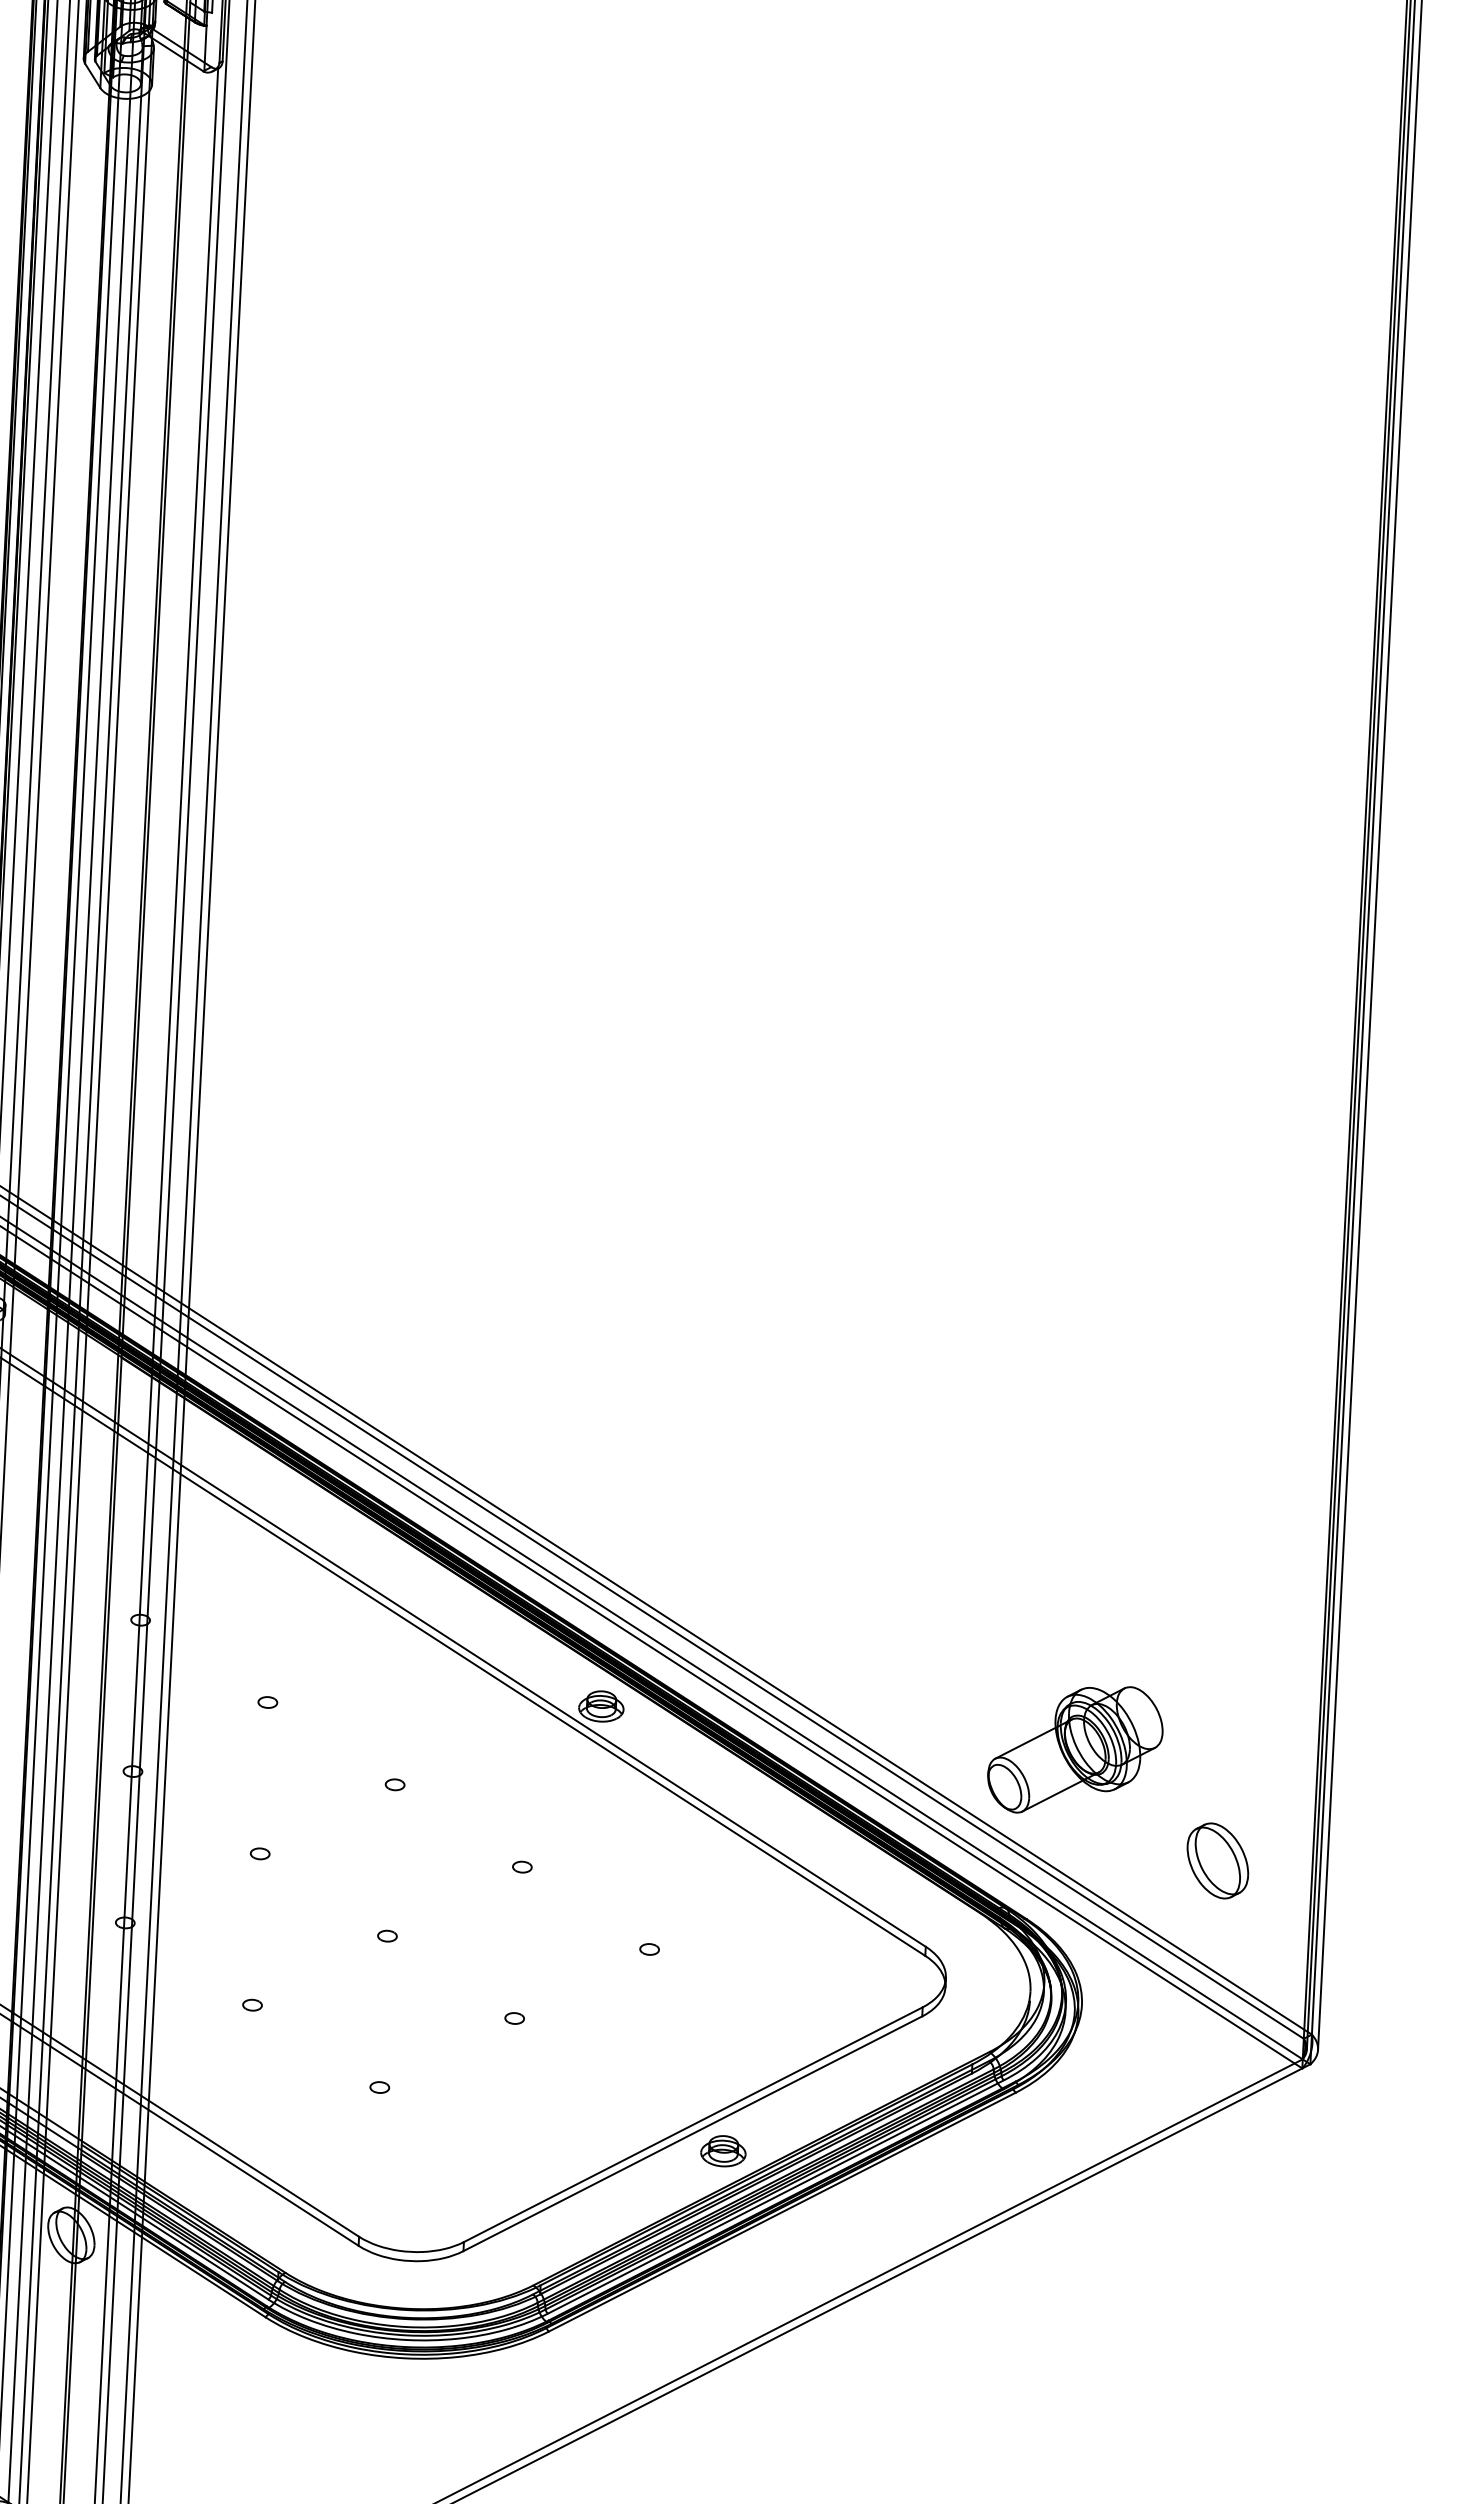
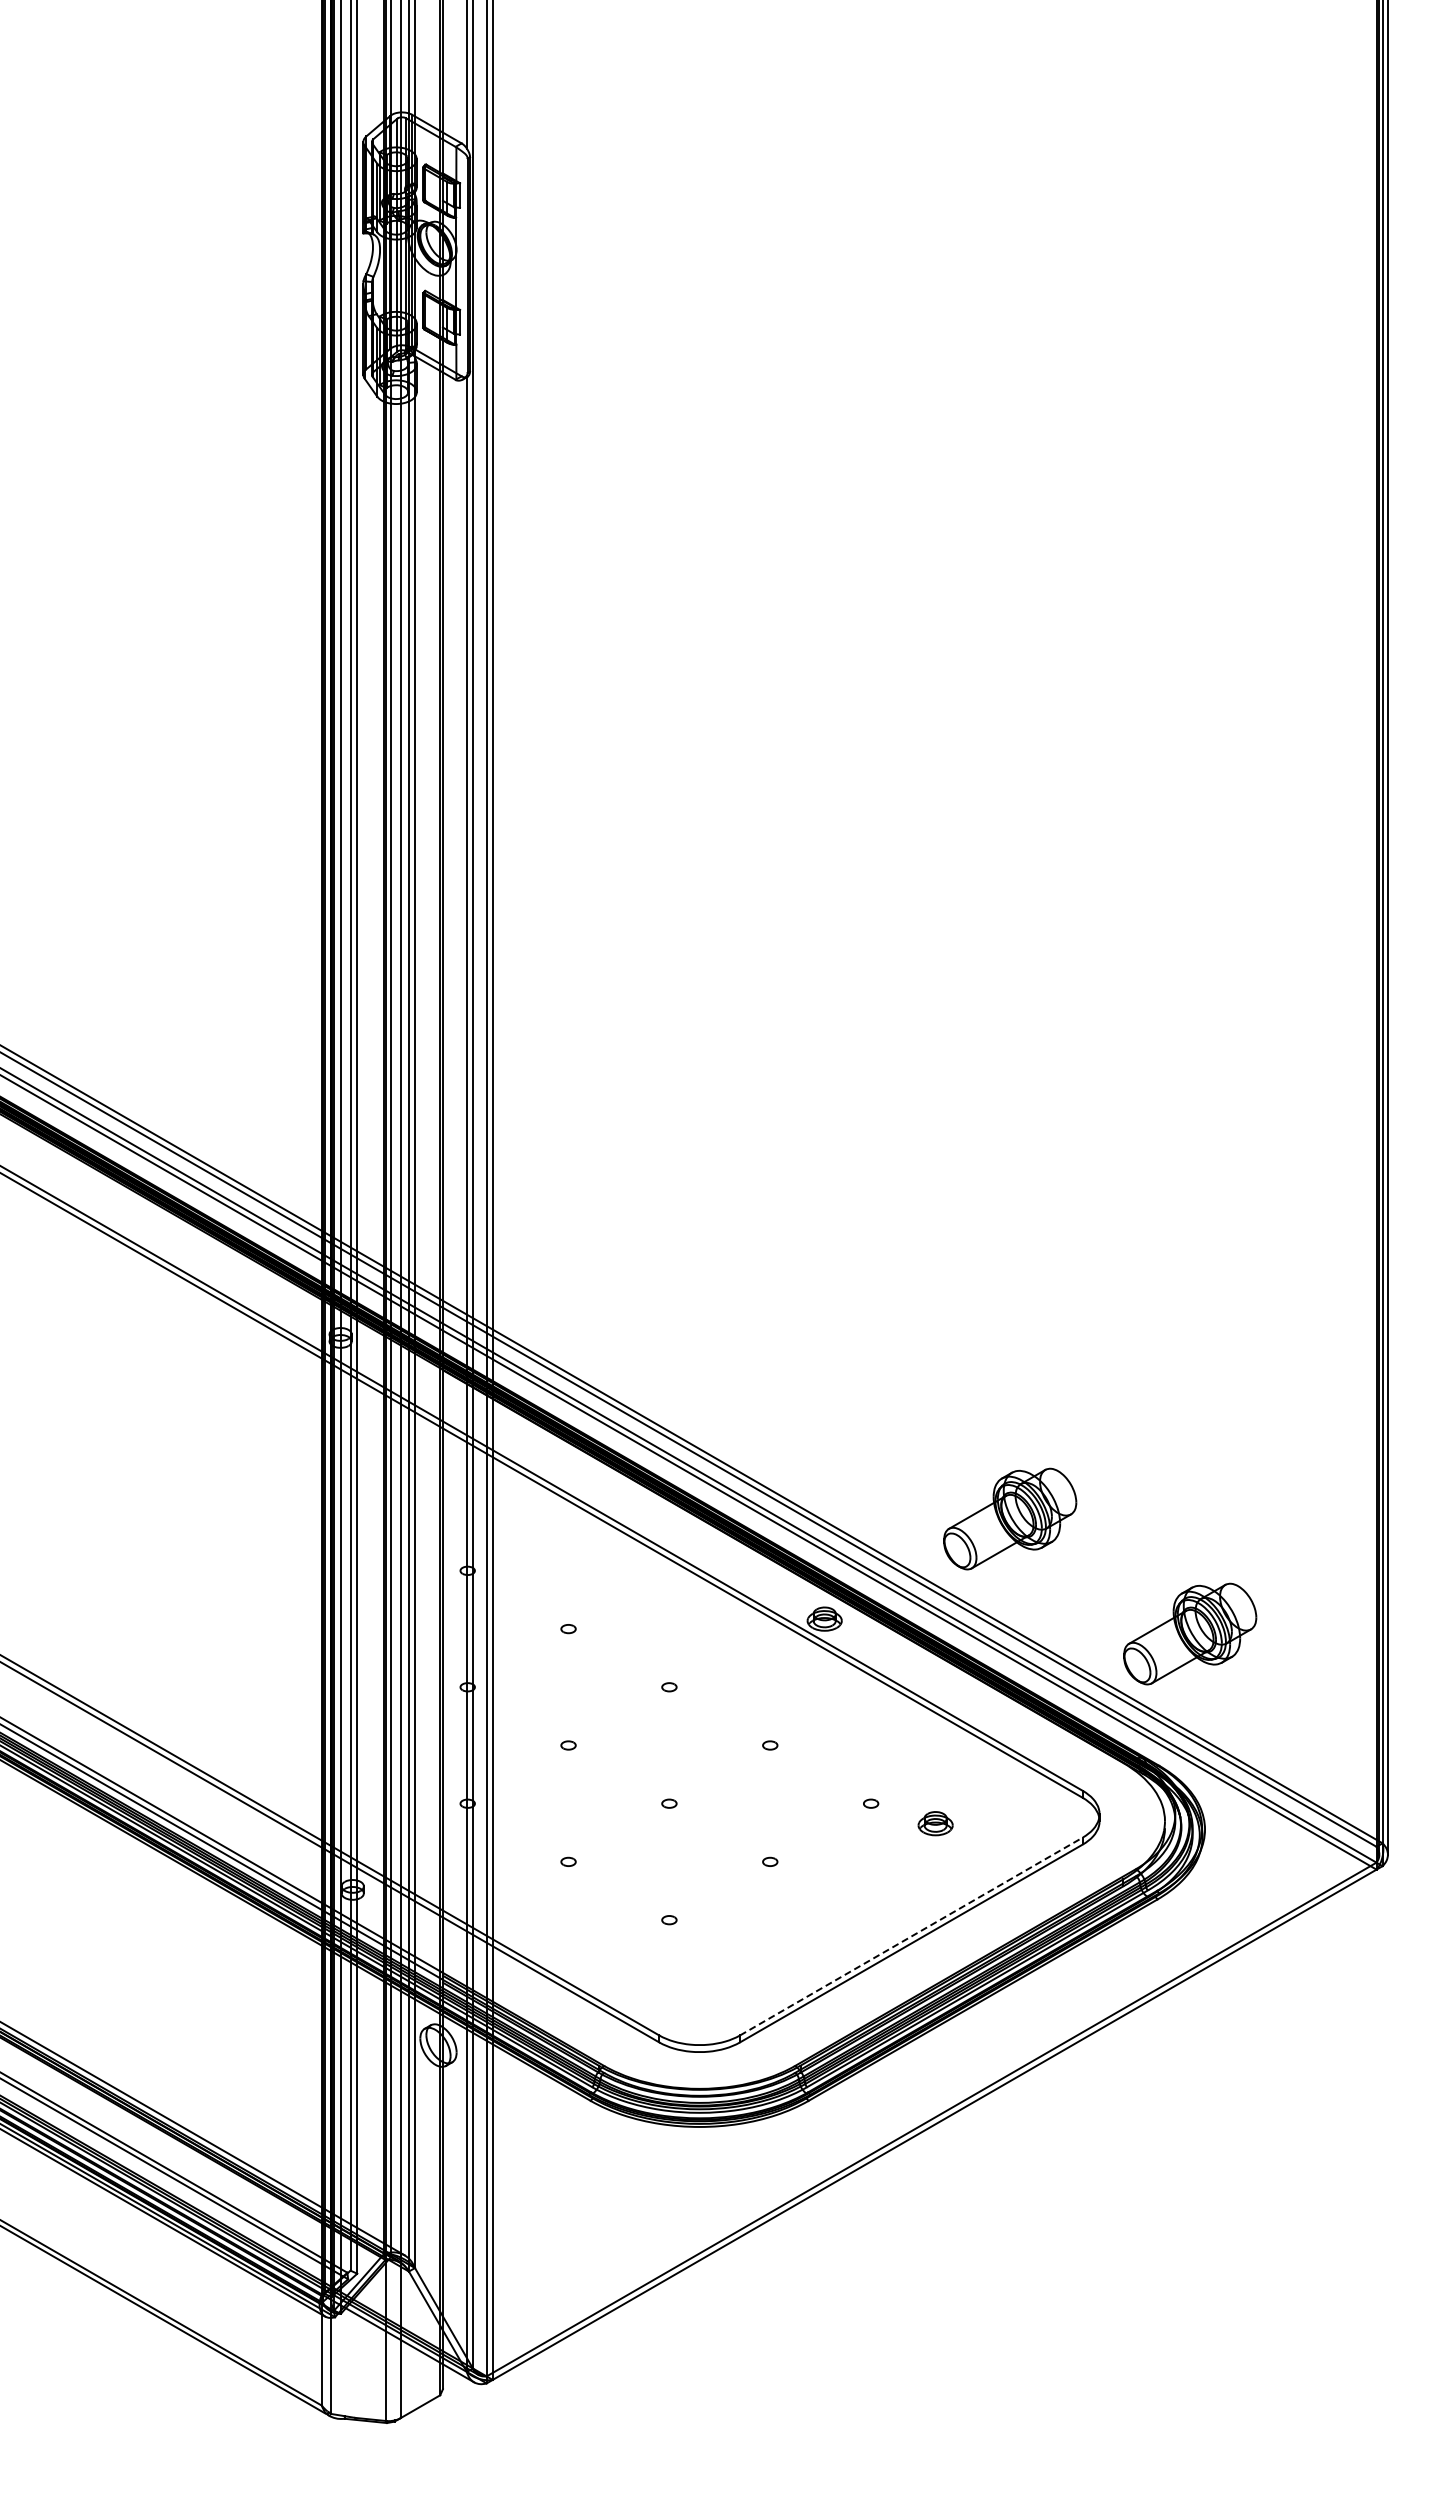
part: (849, 1587) -> (1010, 1518), added
part: (1217, 1860) -> (1303, 1713), removed
line: (693, 2124) -> (911, 1936), solid -> dashed
part: (723, 2150) -> (935, 1823), moved

